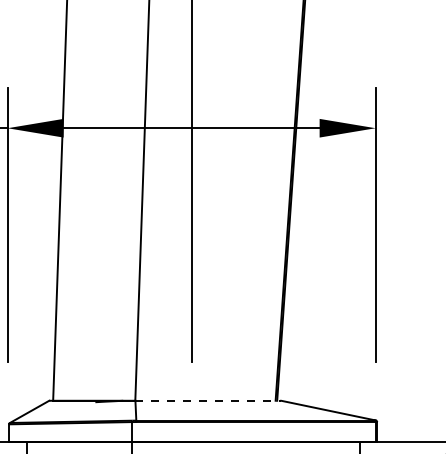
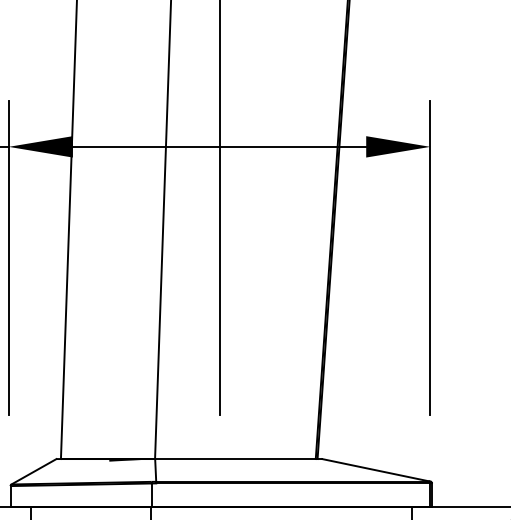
line: (208, 400) -> (238, 458), dashed -> solid

